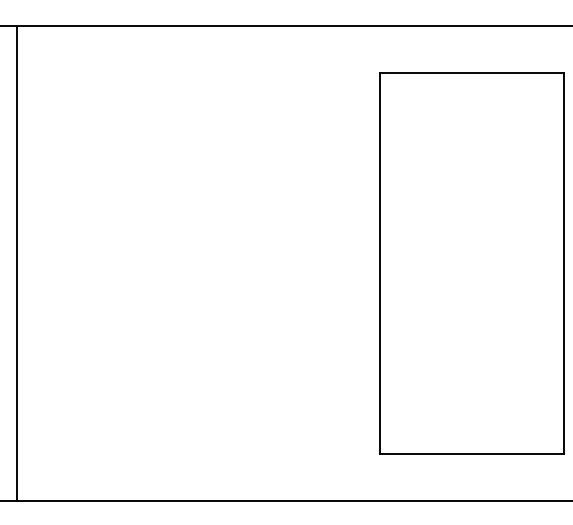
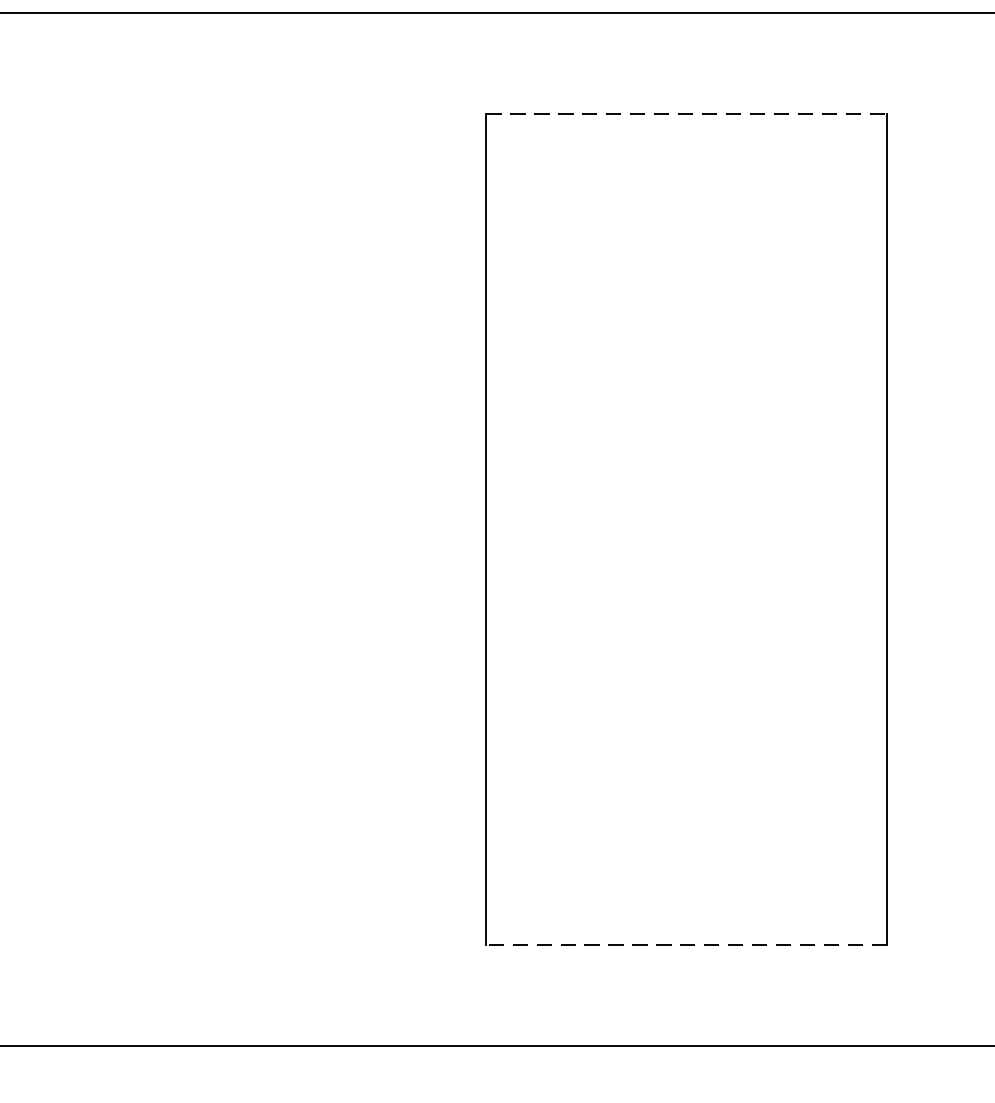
line: (472, 72) -> (687, 113), solid -> dashed
line: (471, 454) -> (685, 945), solid -> dashed

